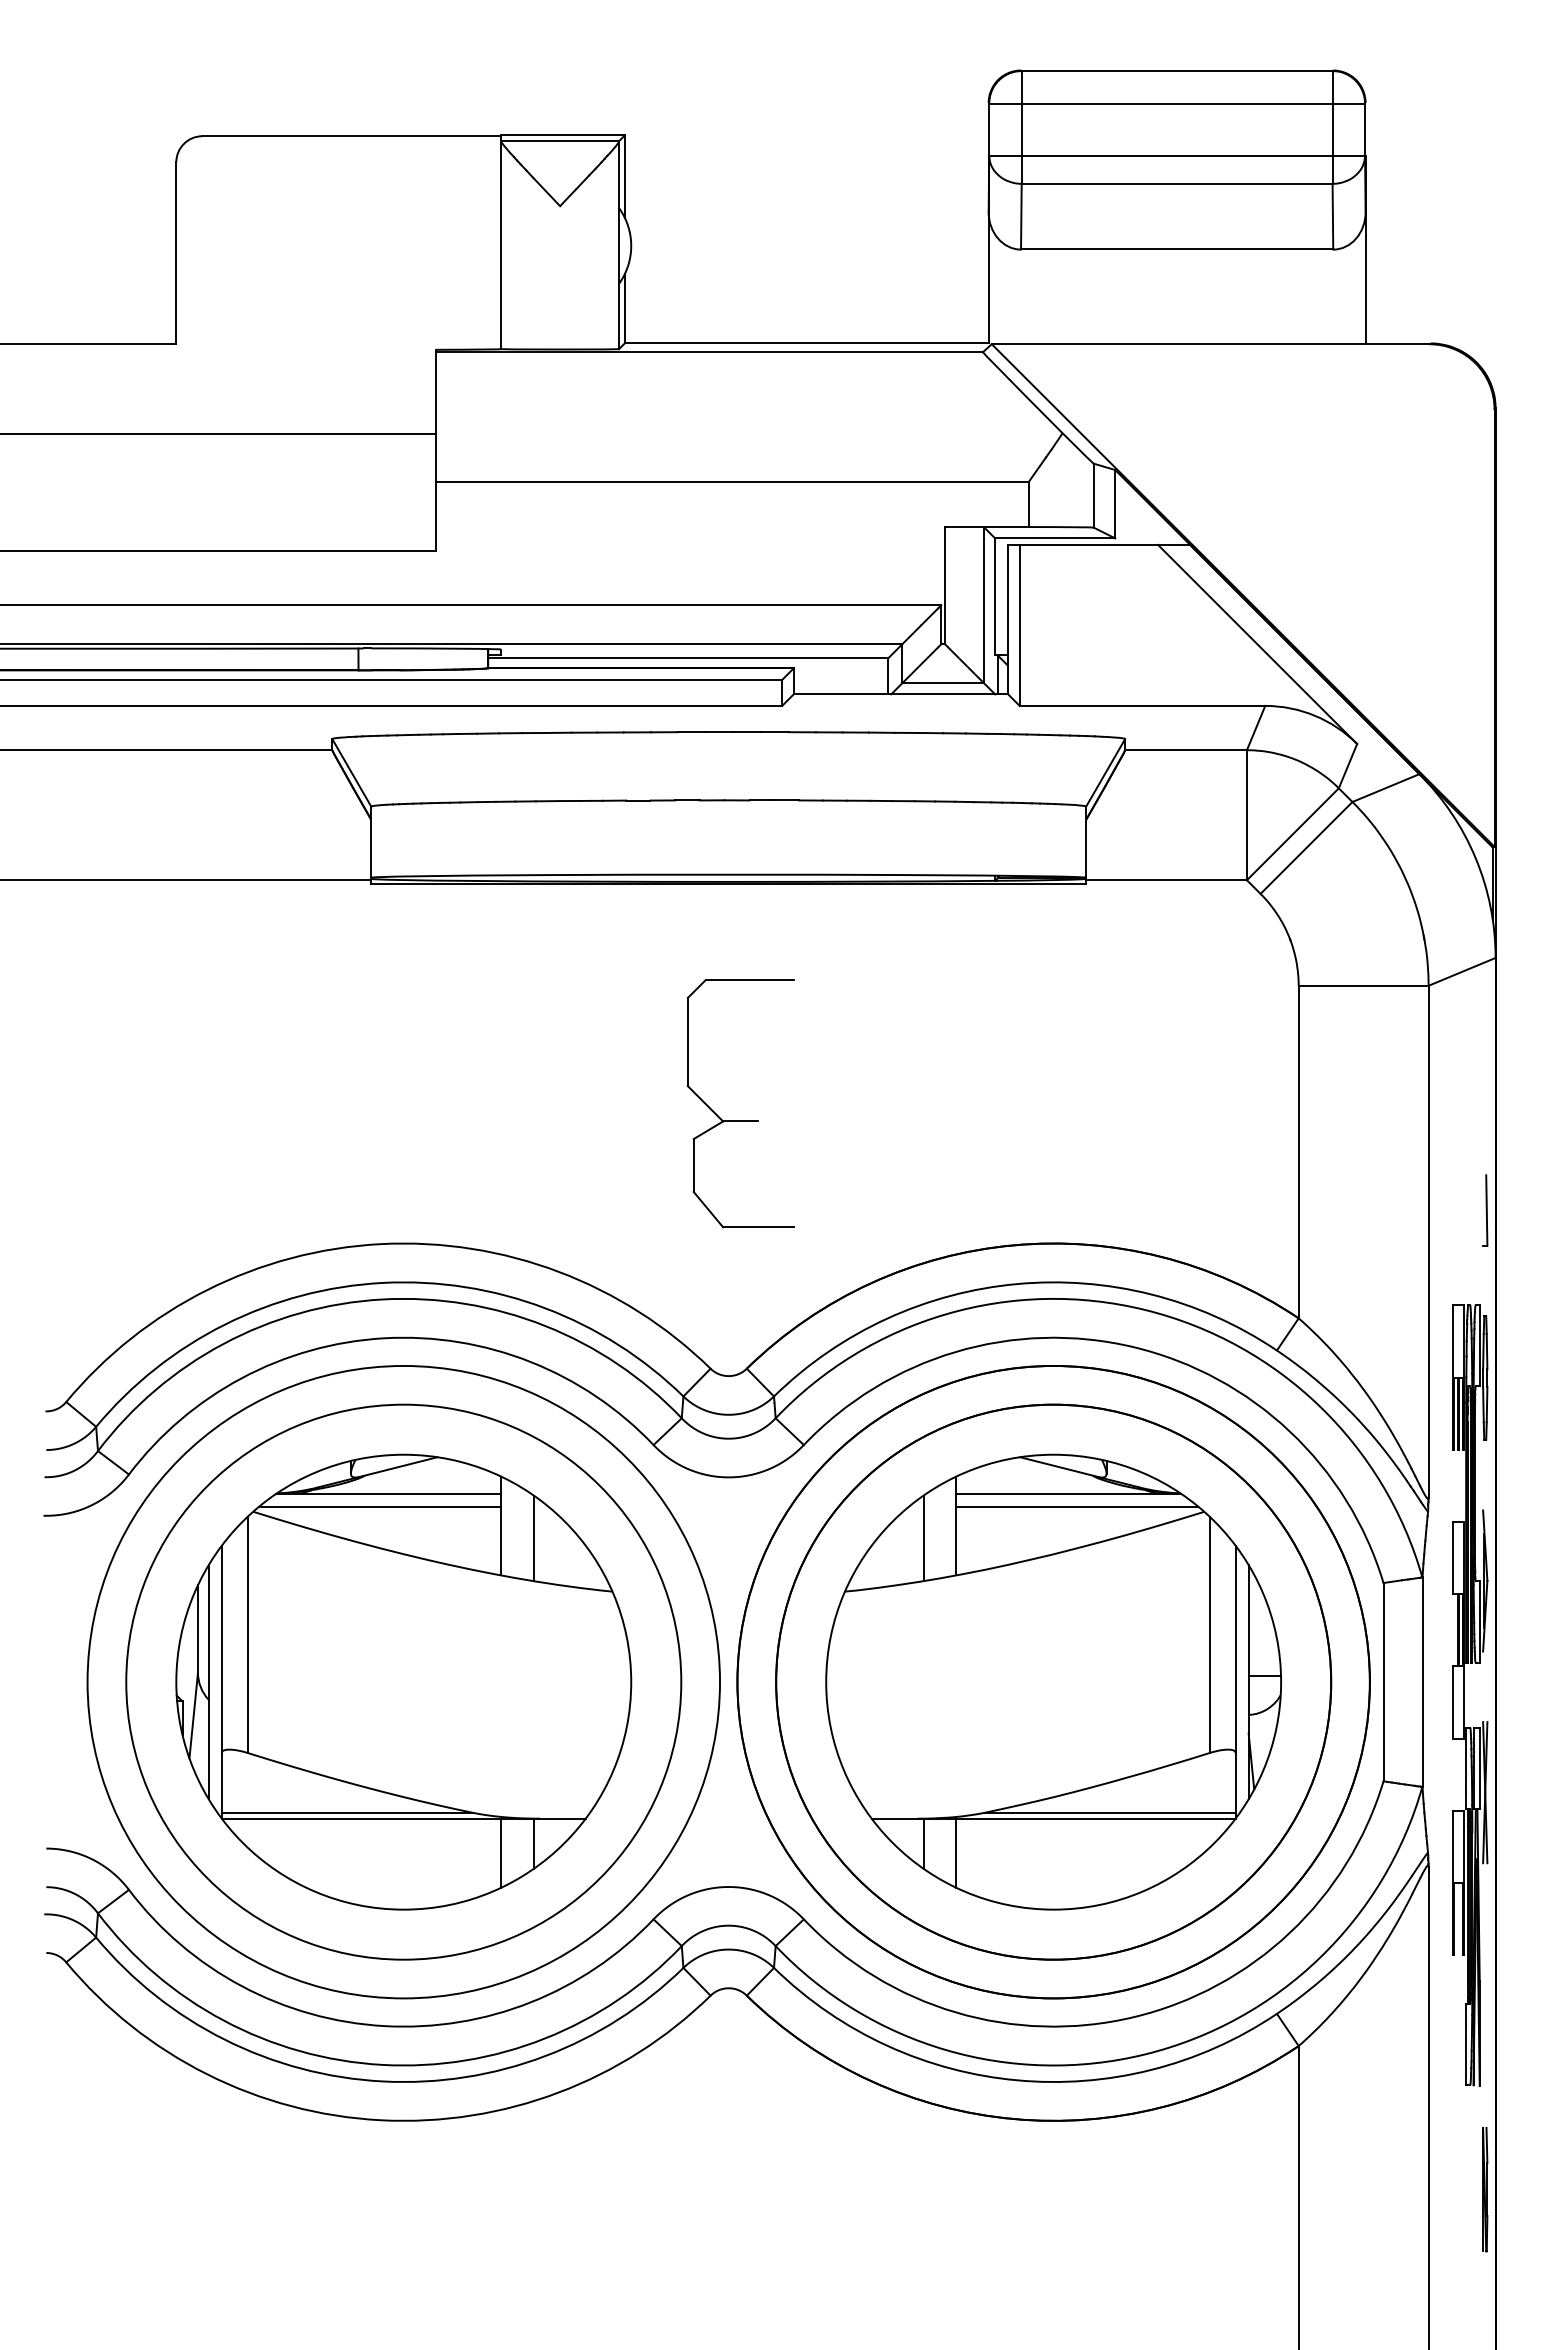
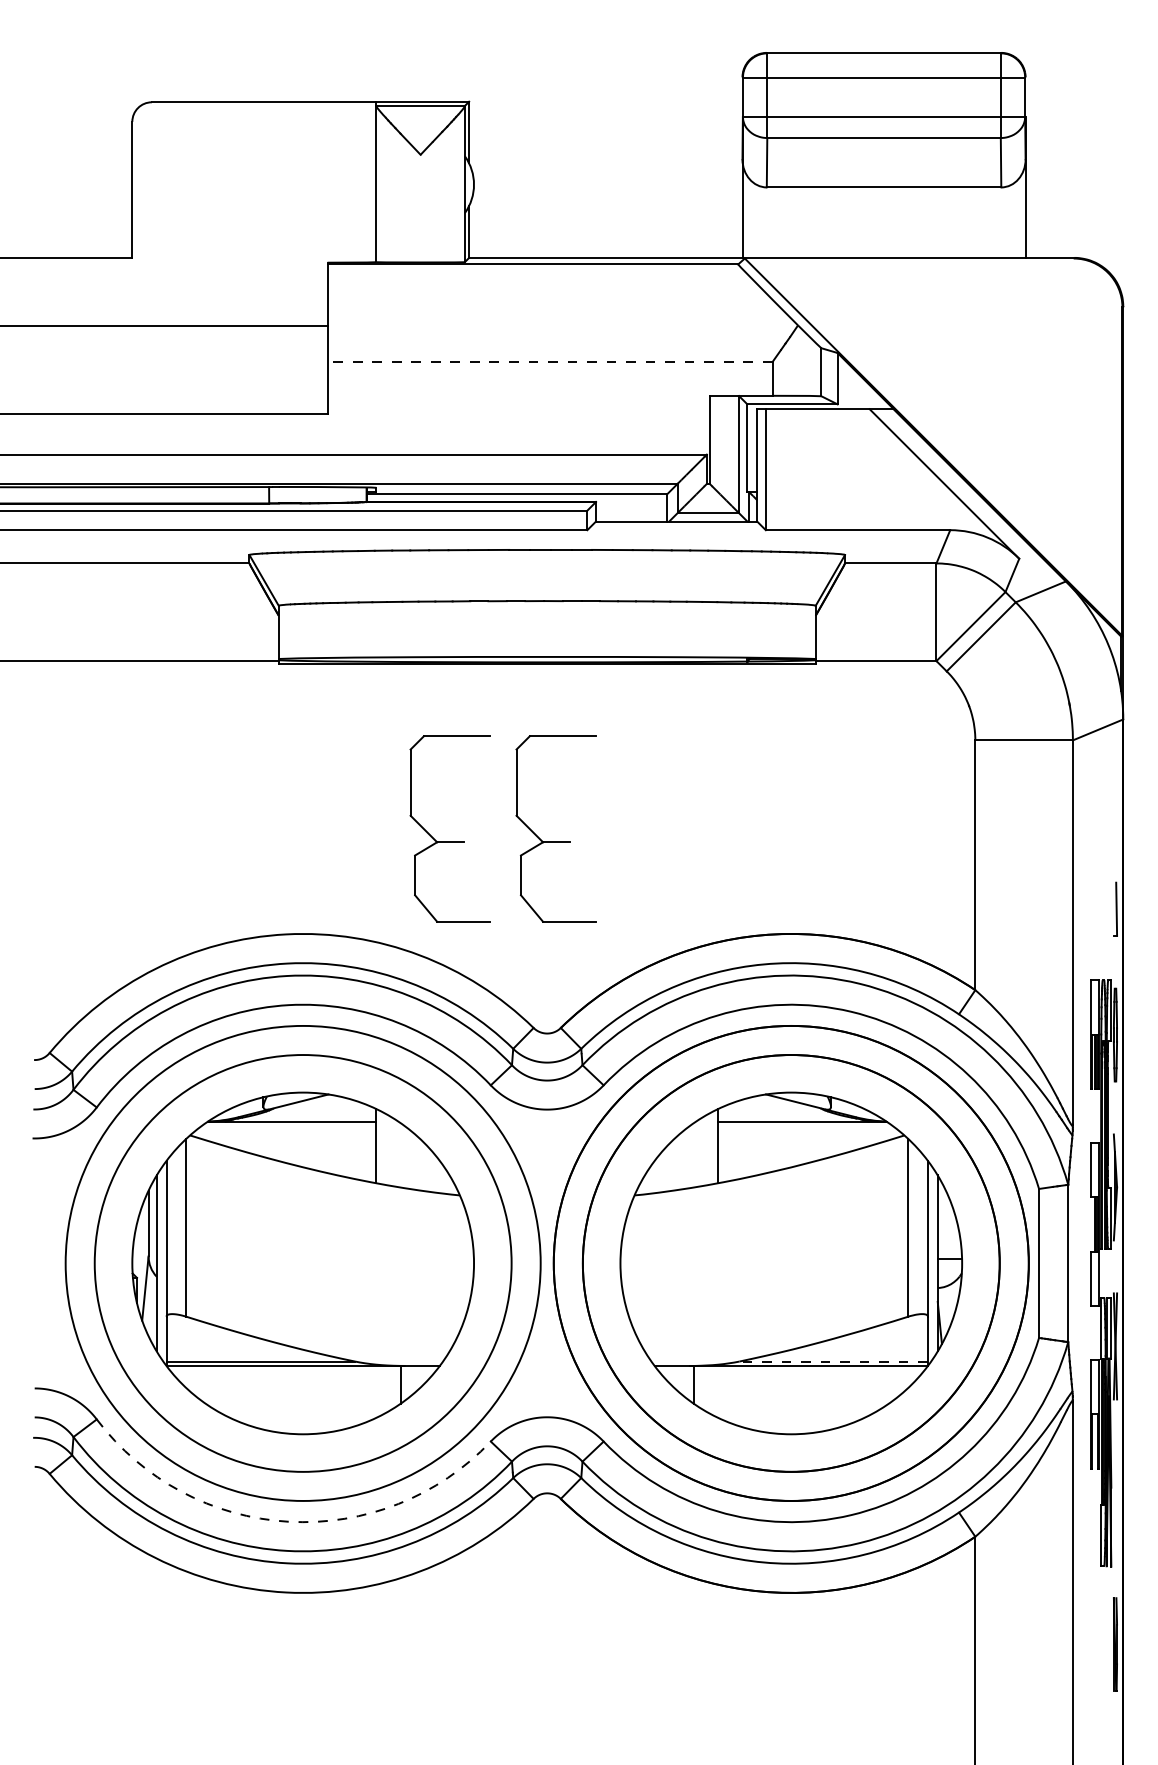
line: (732, 482) -> (550, 362), solid -> dashed
part: (599, 1120) -> (450, 841), added
line: (380, 1506) -> (285, 1131), removed
line: (1077, 1506) -> (809, 1131), removed
line: (533, 1538) -> (400, 1155), removed
line: (923, 1538) -> (693, 1155), removed
line: (1109, 1812) -> (833, 1361), solid -> dashed
line: (501, 1852) -> (376, 1391), removed
line: (956, 1852) -> (718, 1391), removed
arc: (384, 2026) -> (288, 1522), solid -> dashed

